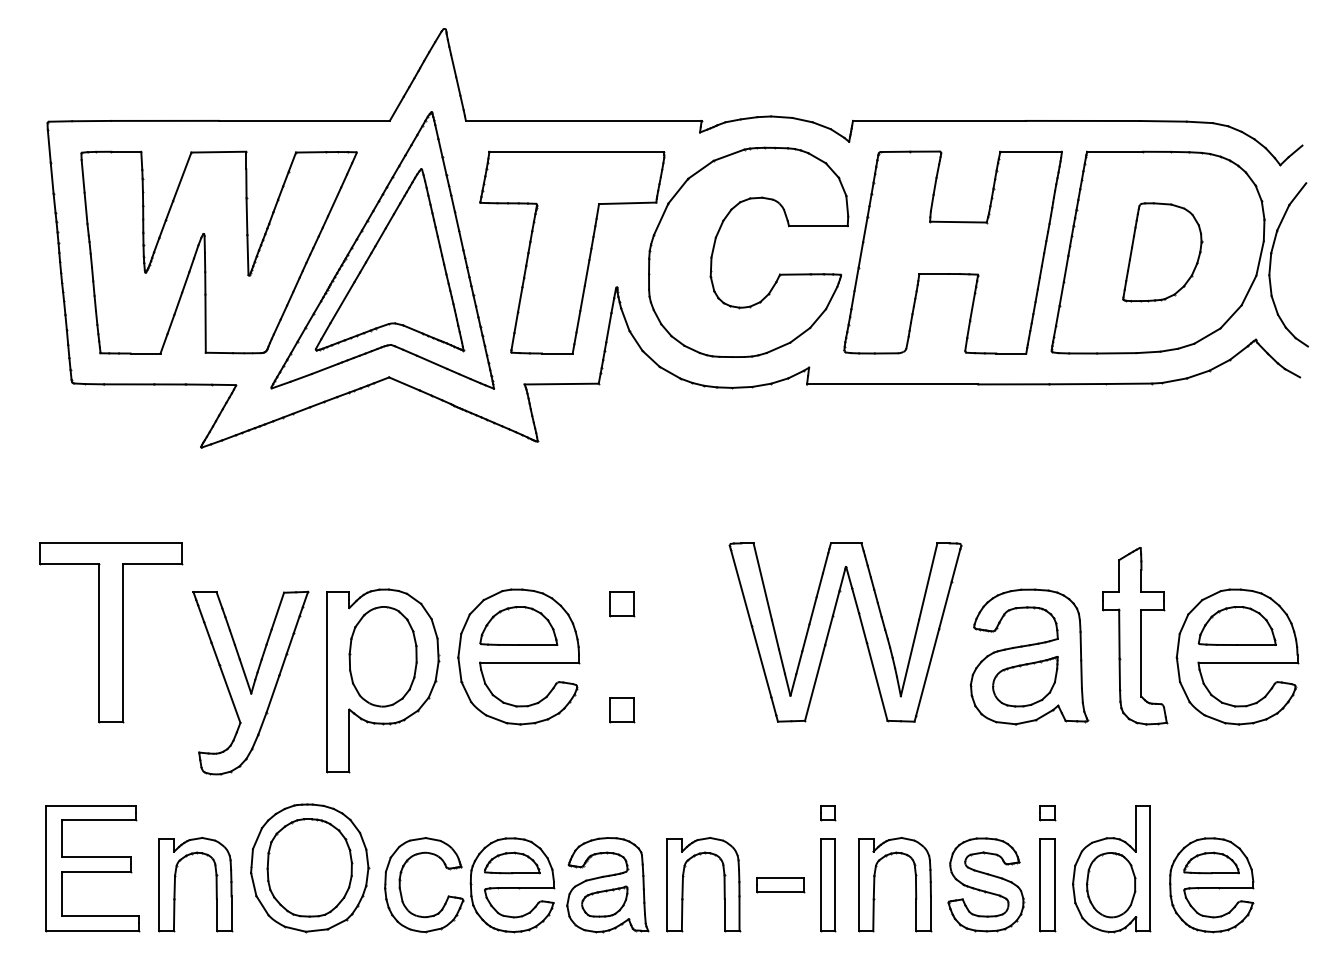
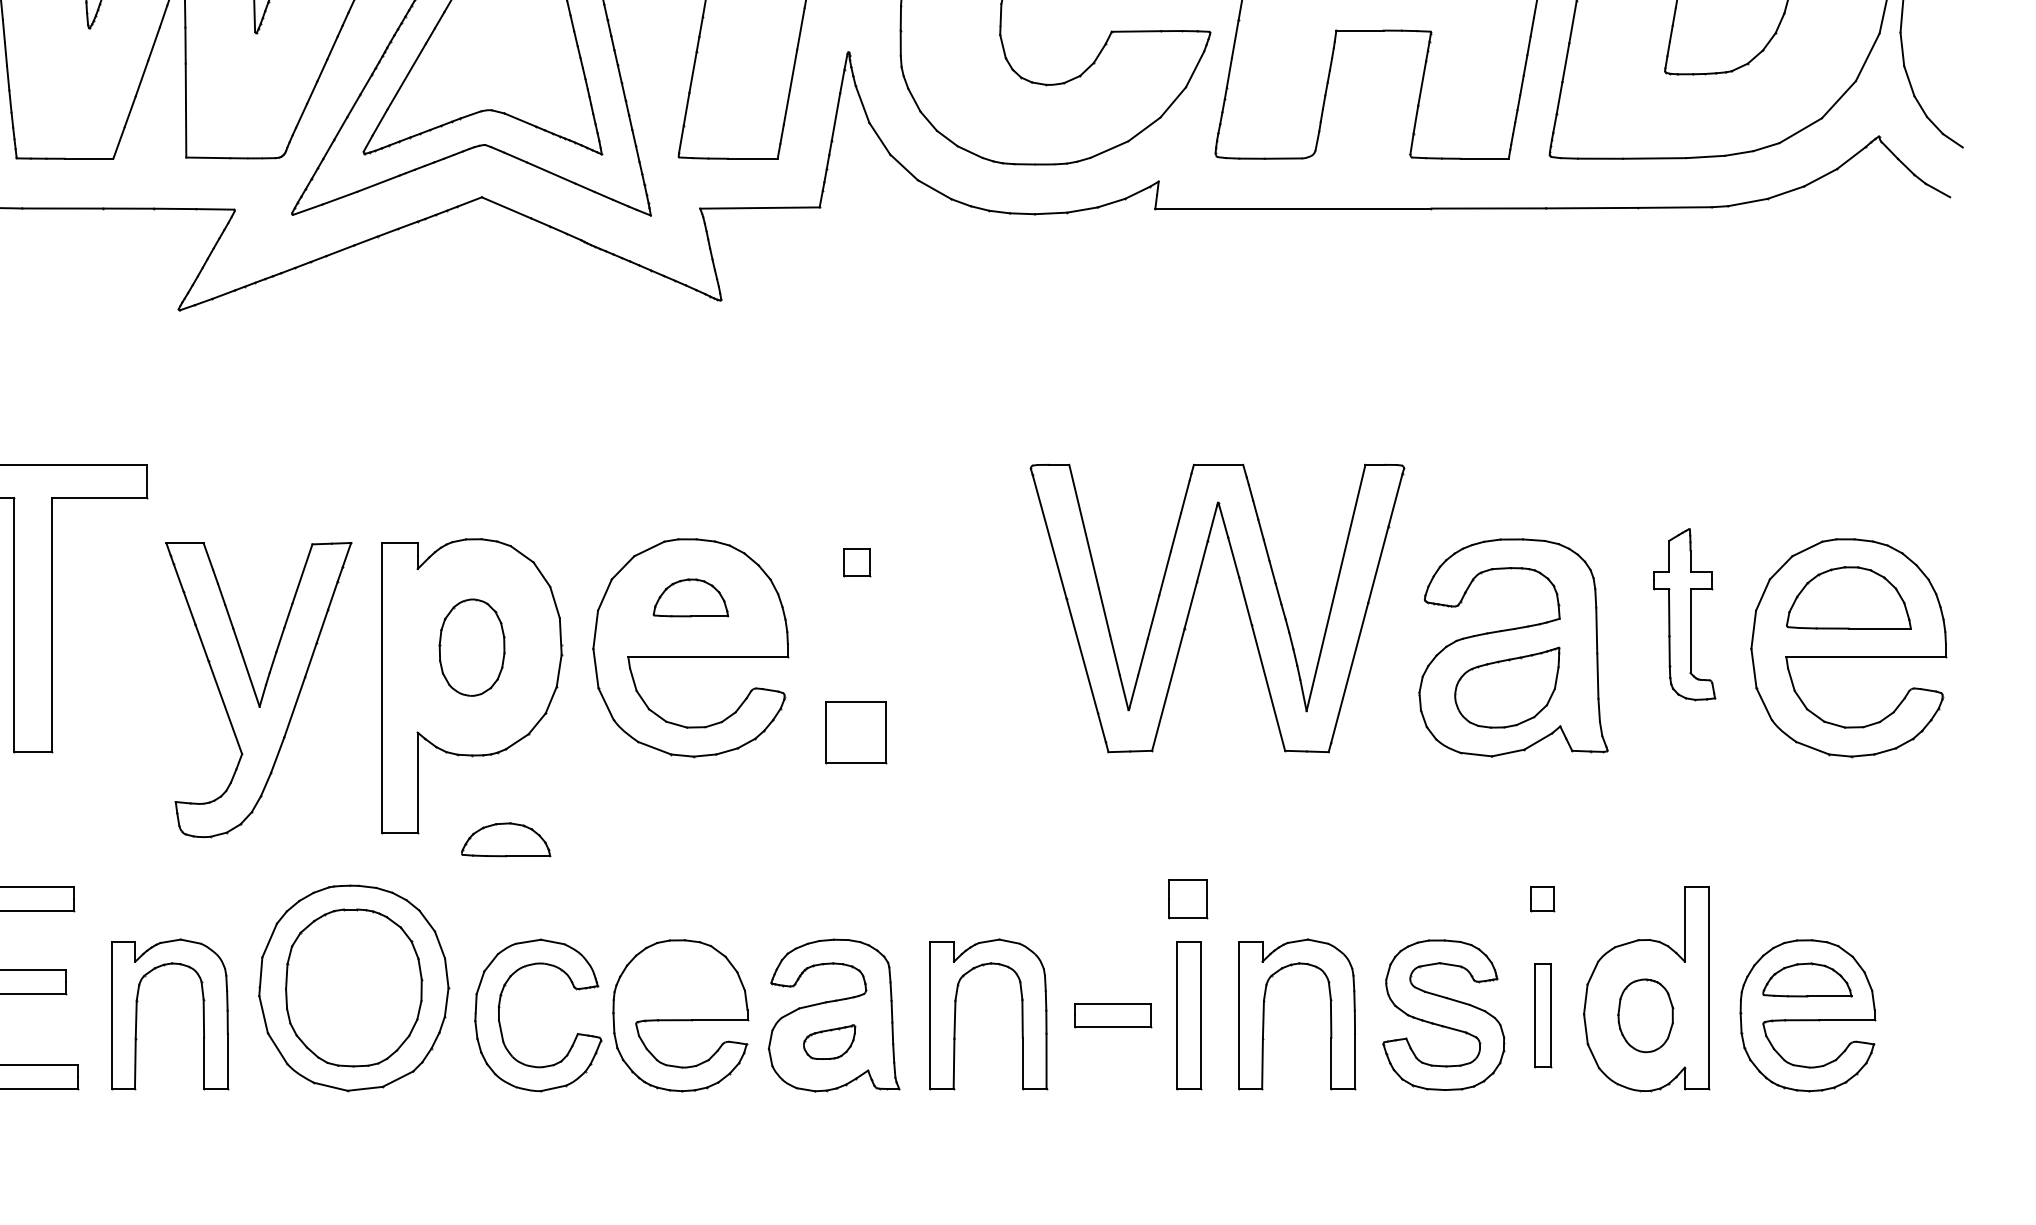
part: (622, 604) -> (857, 563), size x0.7
part: (518, 625) -> (690, 597), size x0.6
part: (1135, 636) -> (1684, 614), size x0.6
part: (382, 656) -> (471, 647), size x0.6
part: (622, 710) -> (857, 734), size x1.6
part: (828, 813) -> (1189, 900), size x1.6
part: (512, 862) -> (506, 838), moved
part: (1047, 885) -> (1542, 1016), size x0.7
part: (1111, 885) -> (1646, 1016), size x0.7
part: (604, 901) -> (828, 1042), size x0.7

